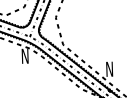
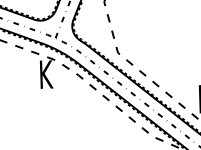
text: (25, 56) -> (47, 75), N -> K

